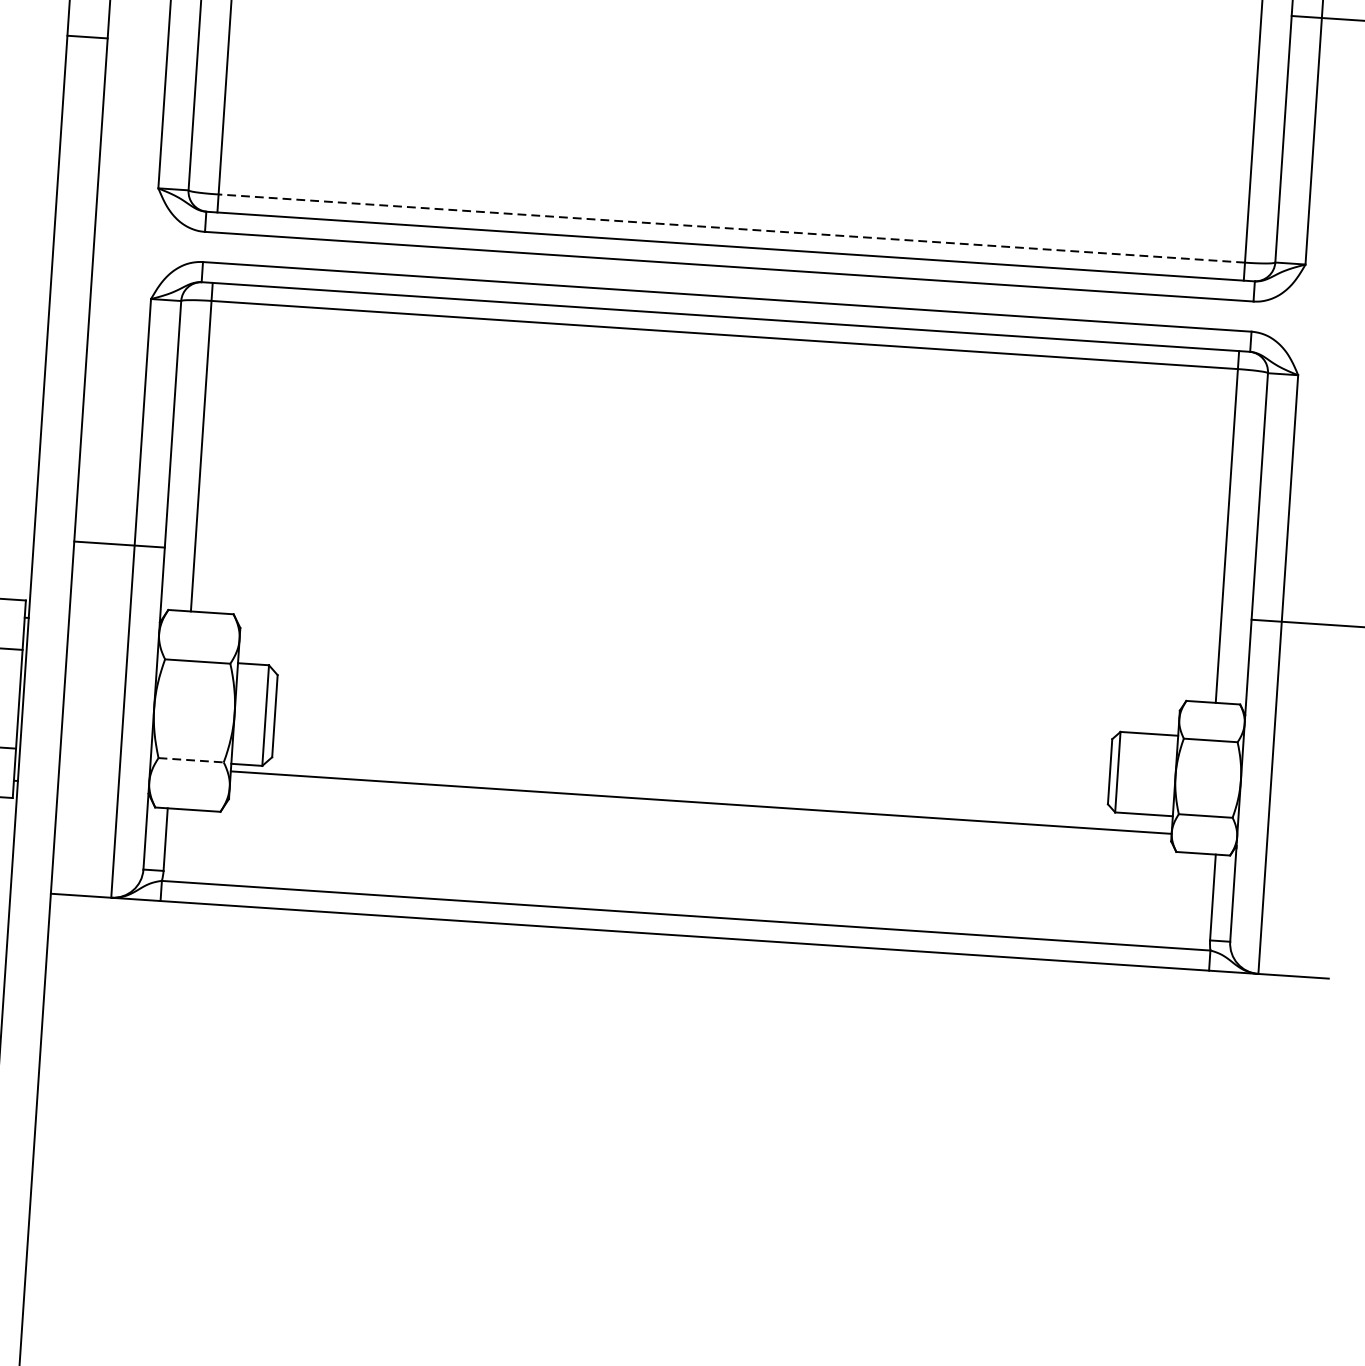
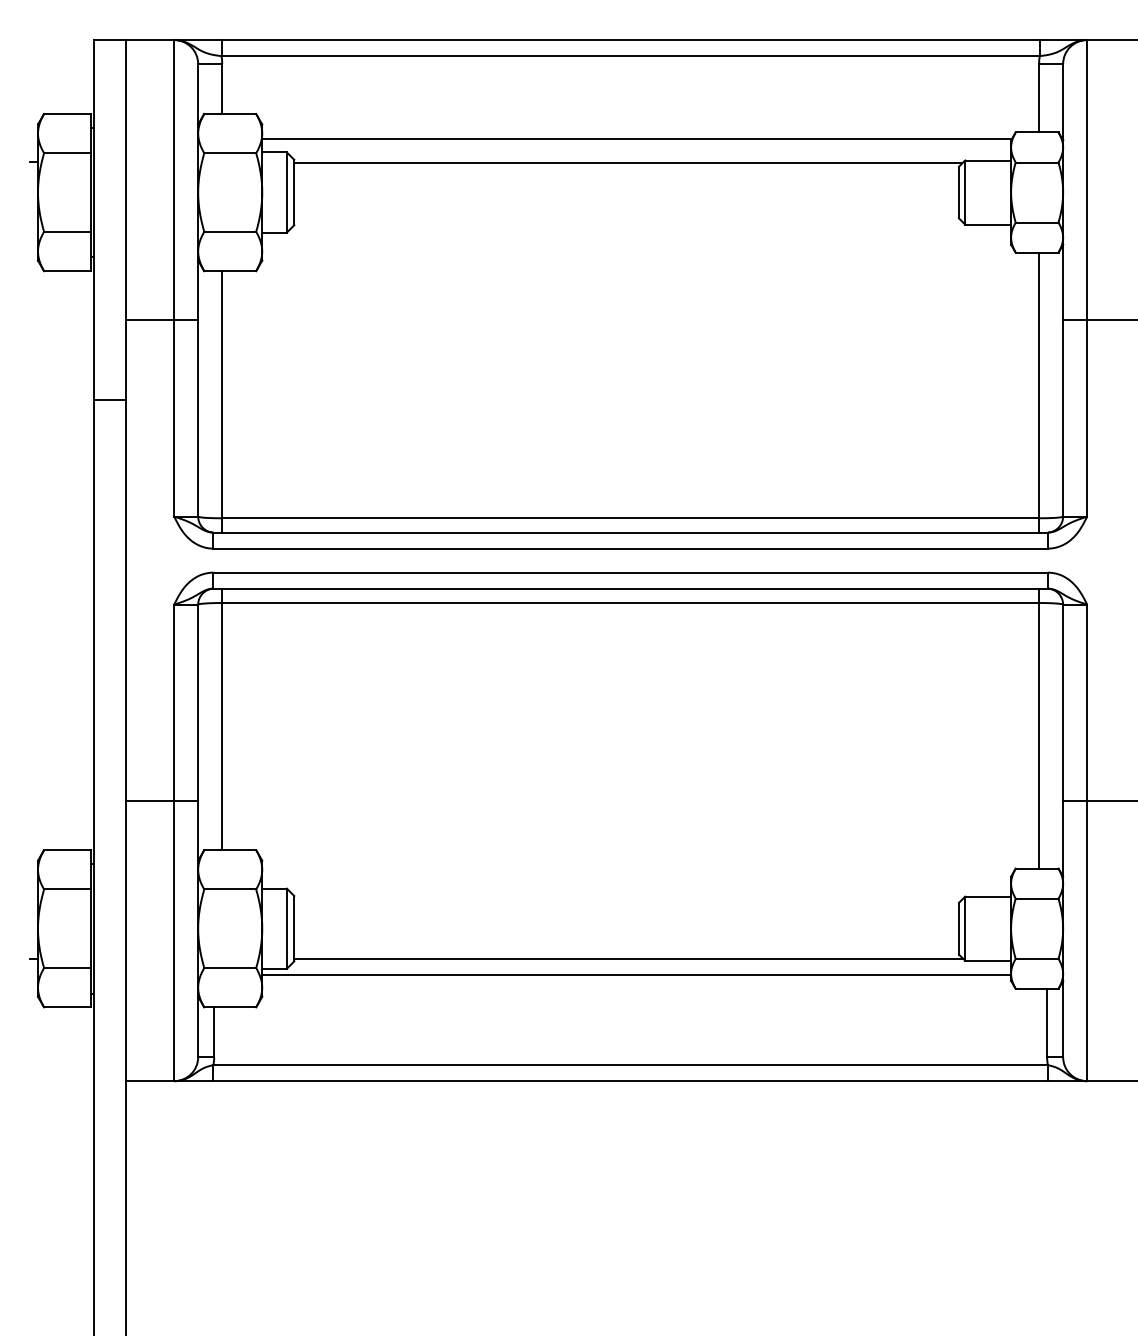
line: (731, 228) -> (630, 518), dashed -> solid
line: (191, 760) -> (230, 968), dashed -> solid
line: (692, 781) -> (628, 958), added

